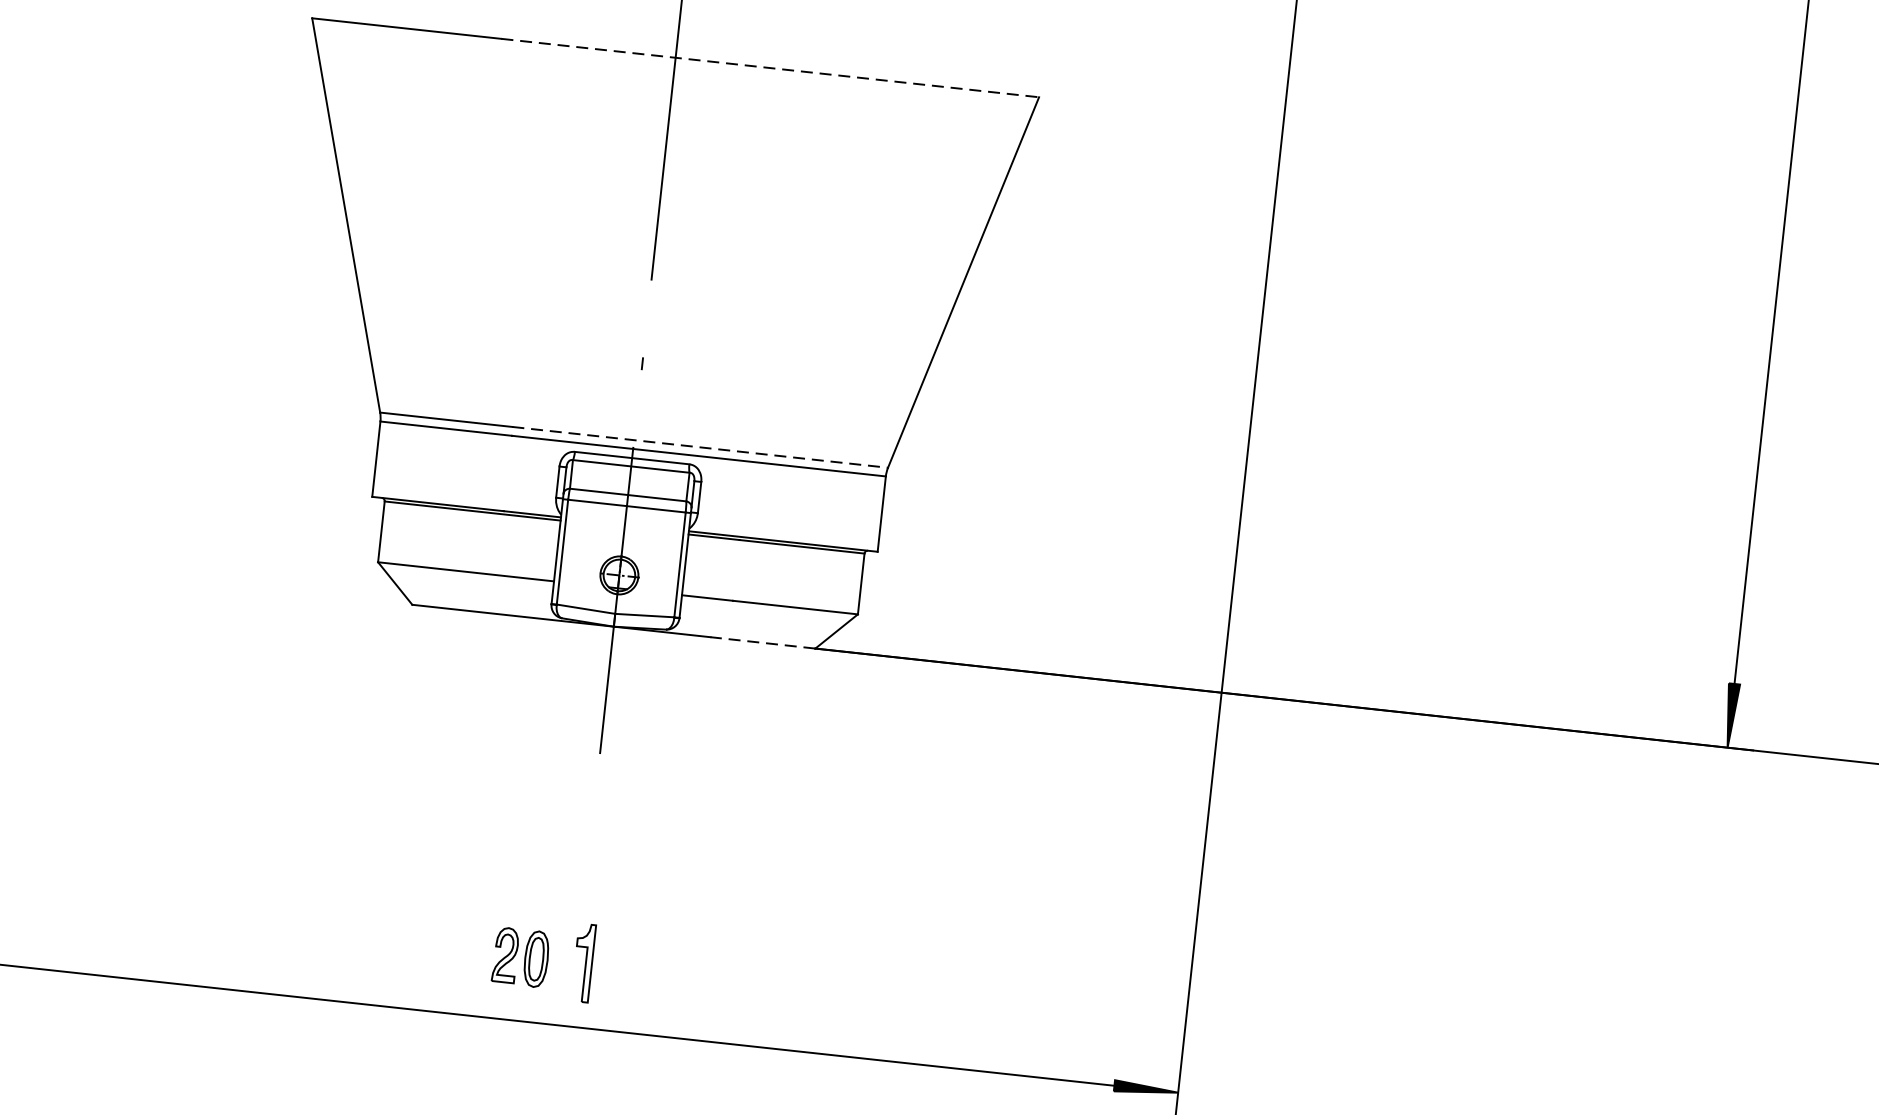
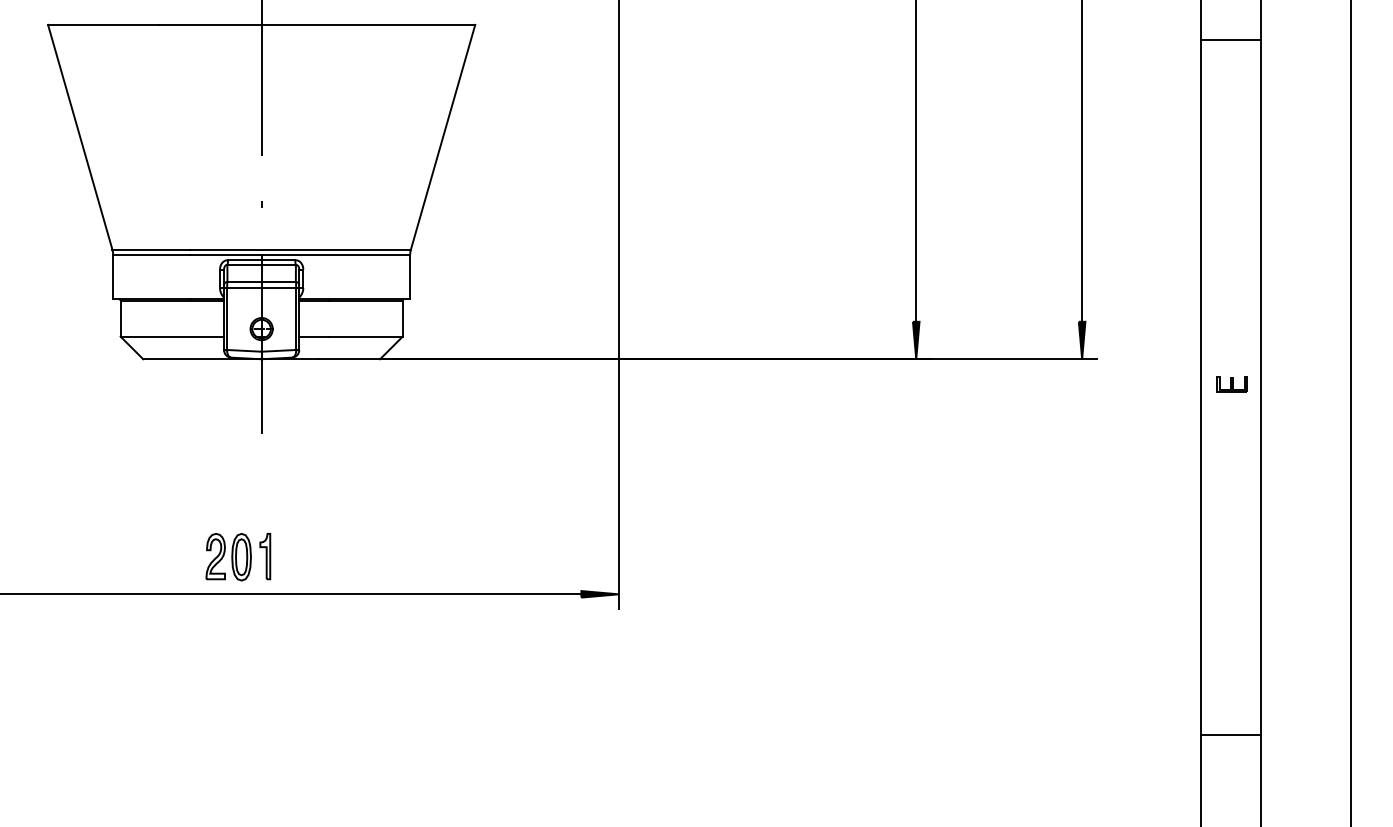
line: (770, 67) -> (317, 24), dashed -> solid
line: (701, 447) -> (301, 249), dashed -> solid
line: (763, 643) -> (349, 359), dashed -> solid
part: (520, 957) -> (228, 557), size x1.43

